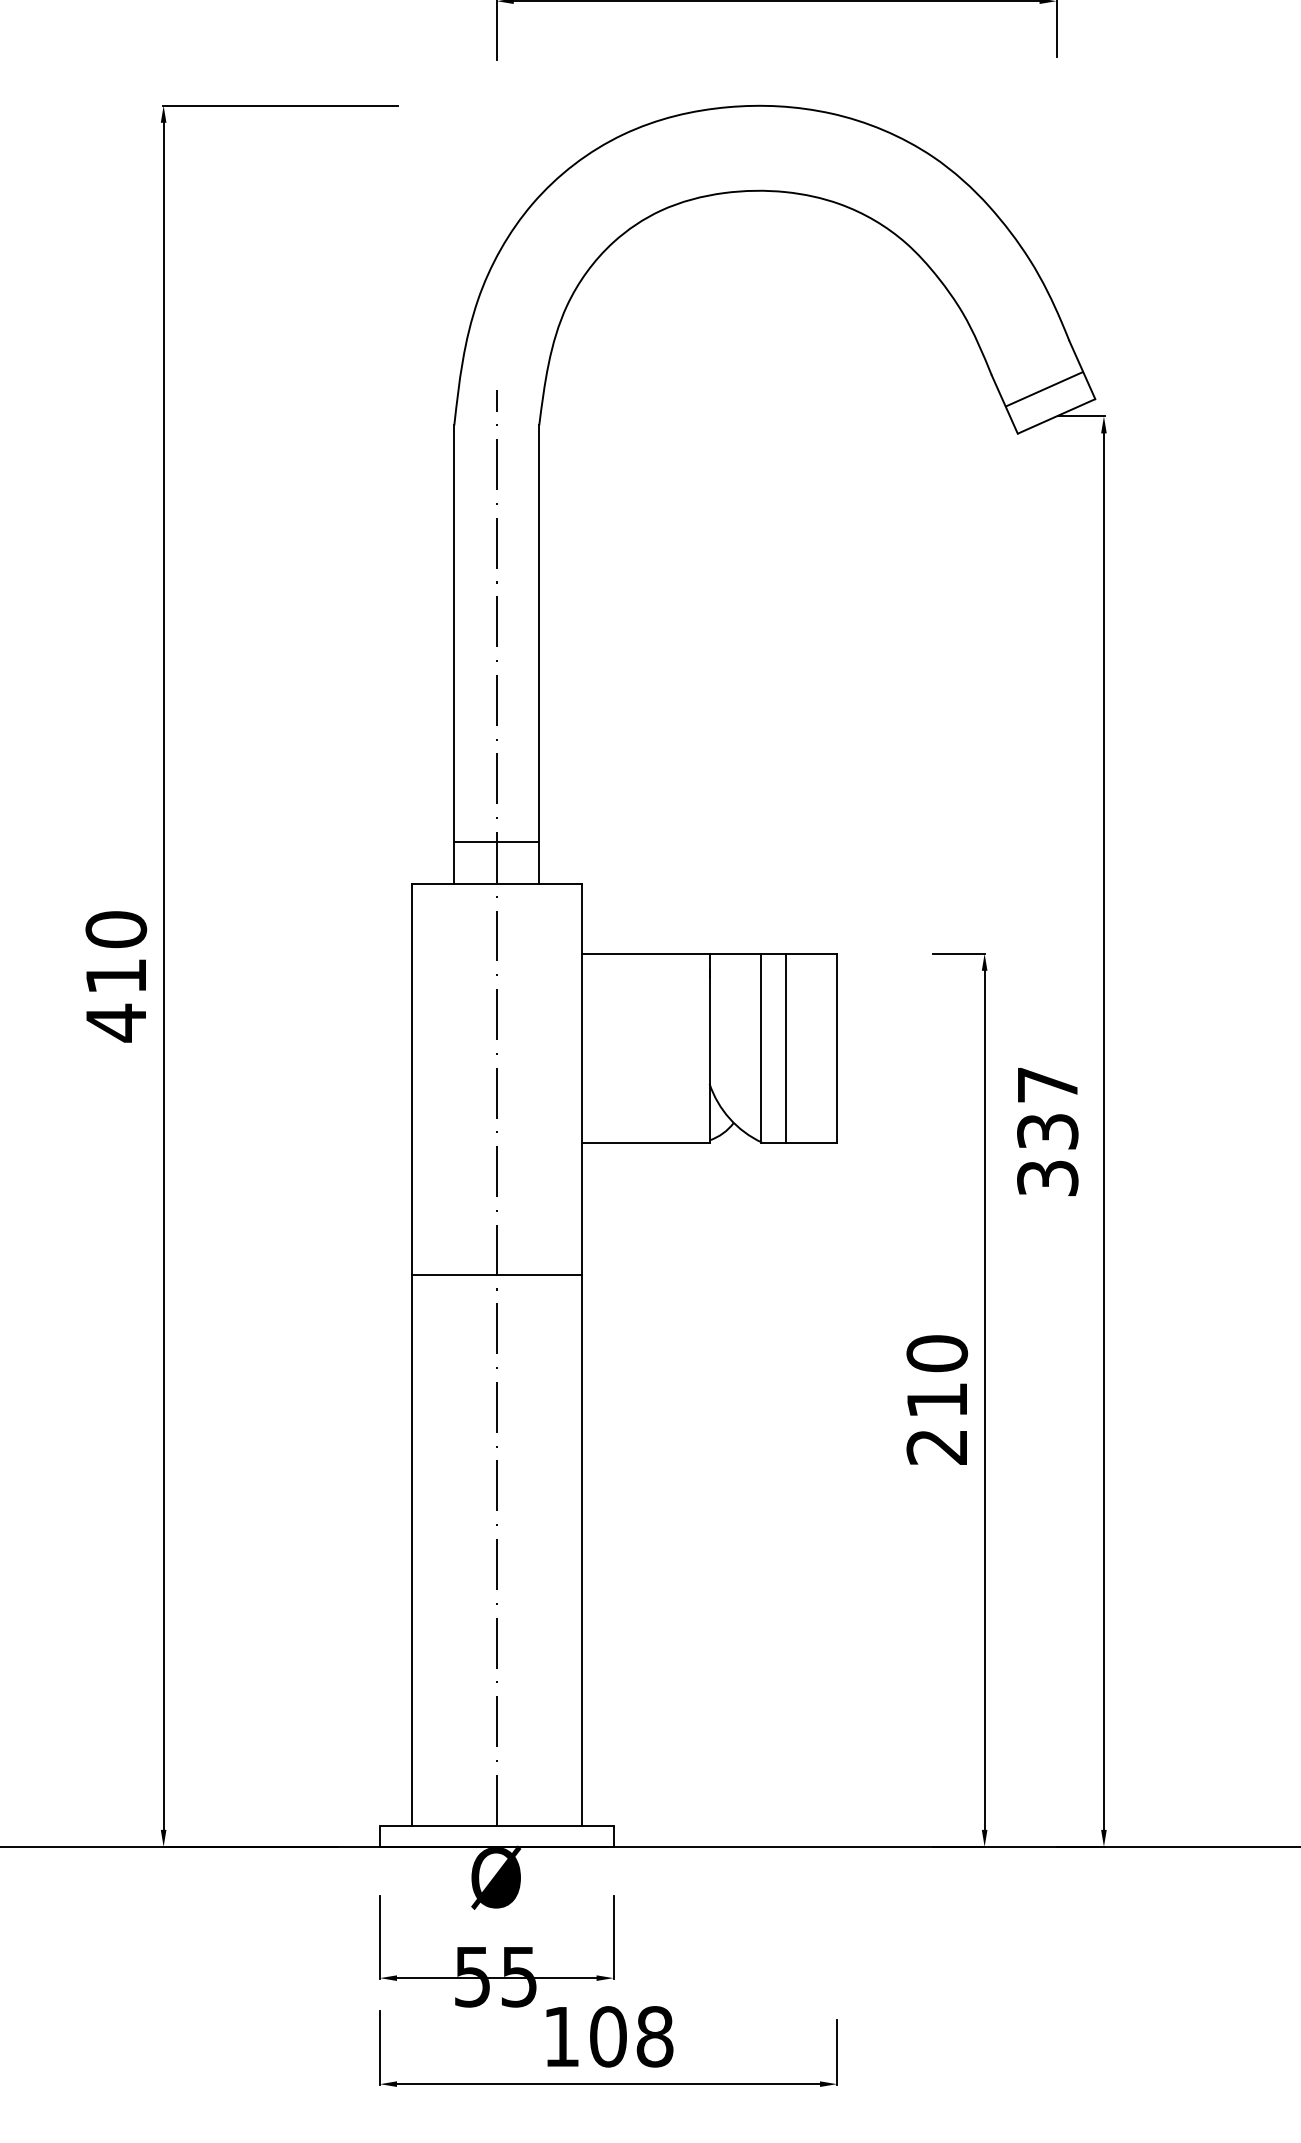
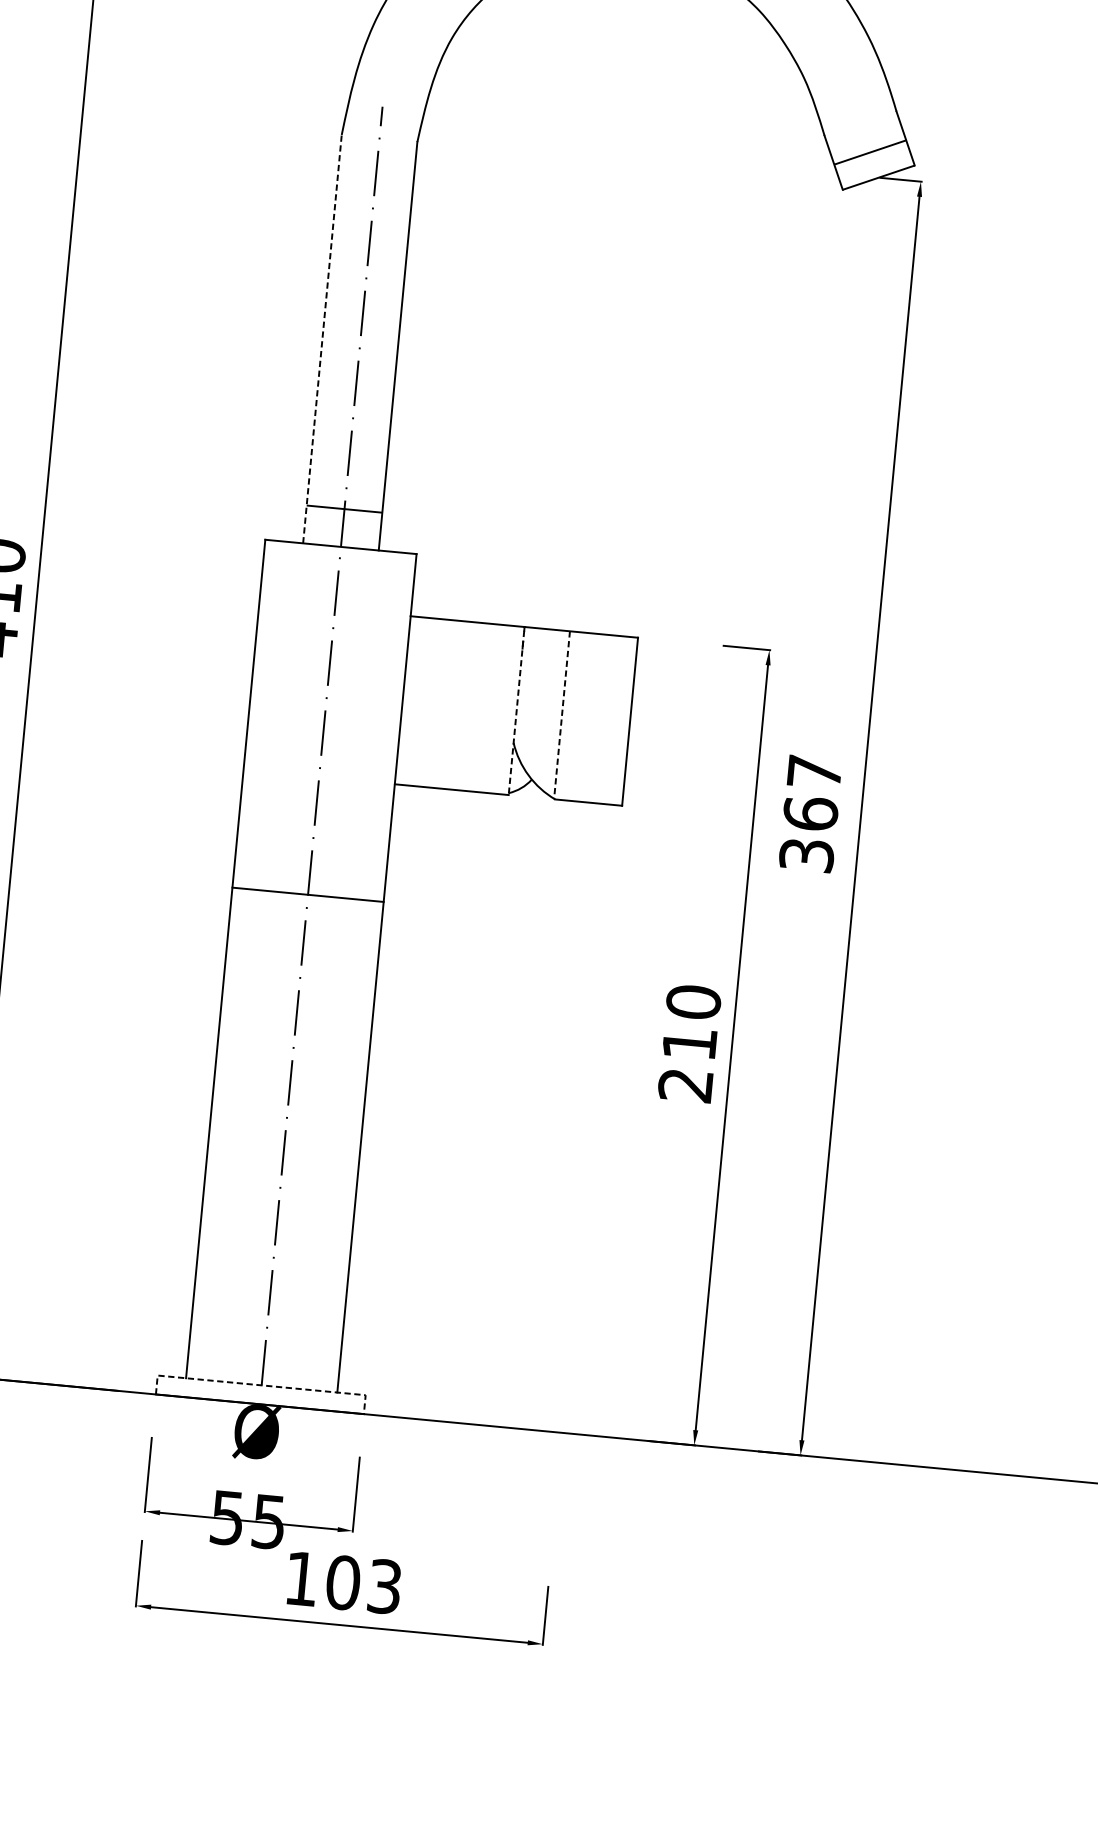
line: (454, 654) -> (322, 339), solid -> dashed
line: (786, 1047) -> (585, 716), removed
line: (760, 1048) -> (561, 715), solid -> dashed
line: (709, 1050) -> (516, 713), solid -> dashed
text: (1047, 1131) -> (810, 813), 337 -> 367
line: (496, 1825) -> (261, 1385), solid -> dashed
text: (654, 2036) -> (384, 1586), 108 -> 103

